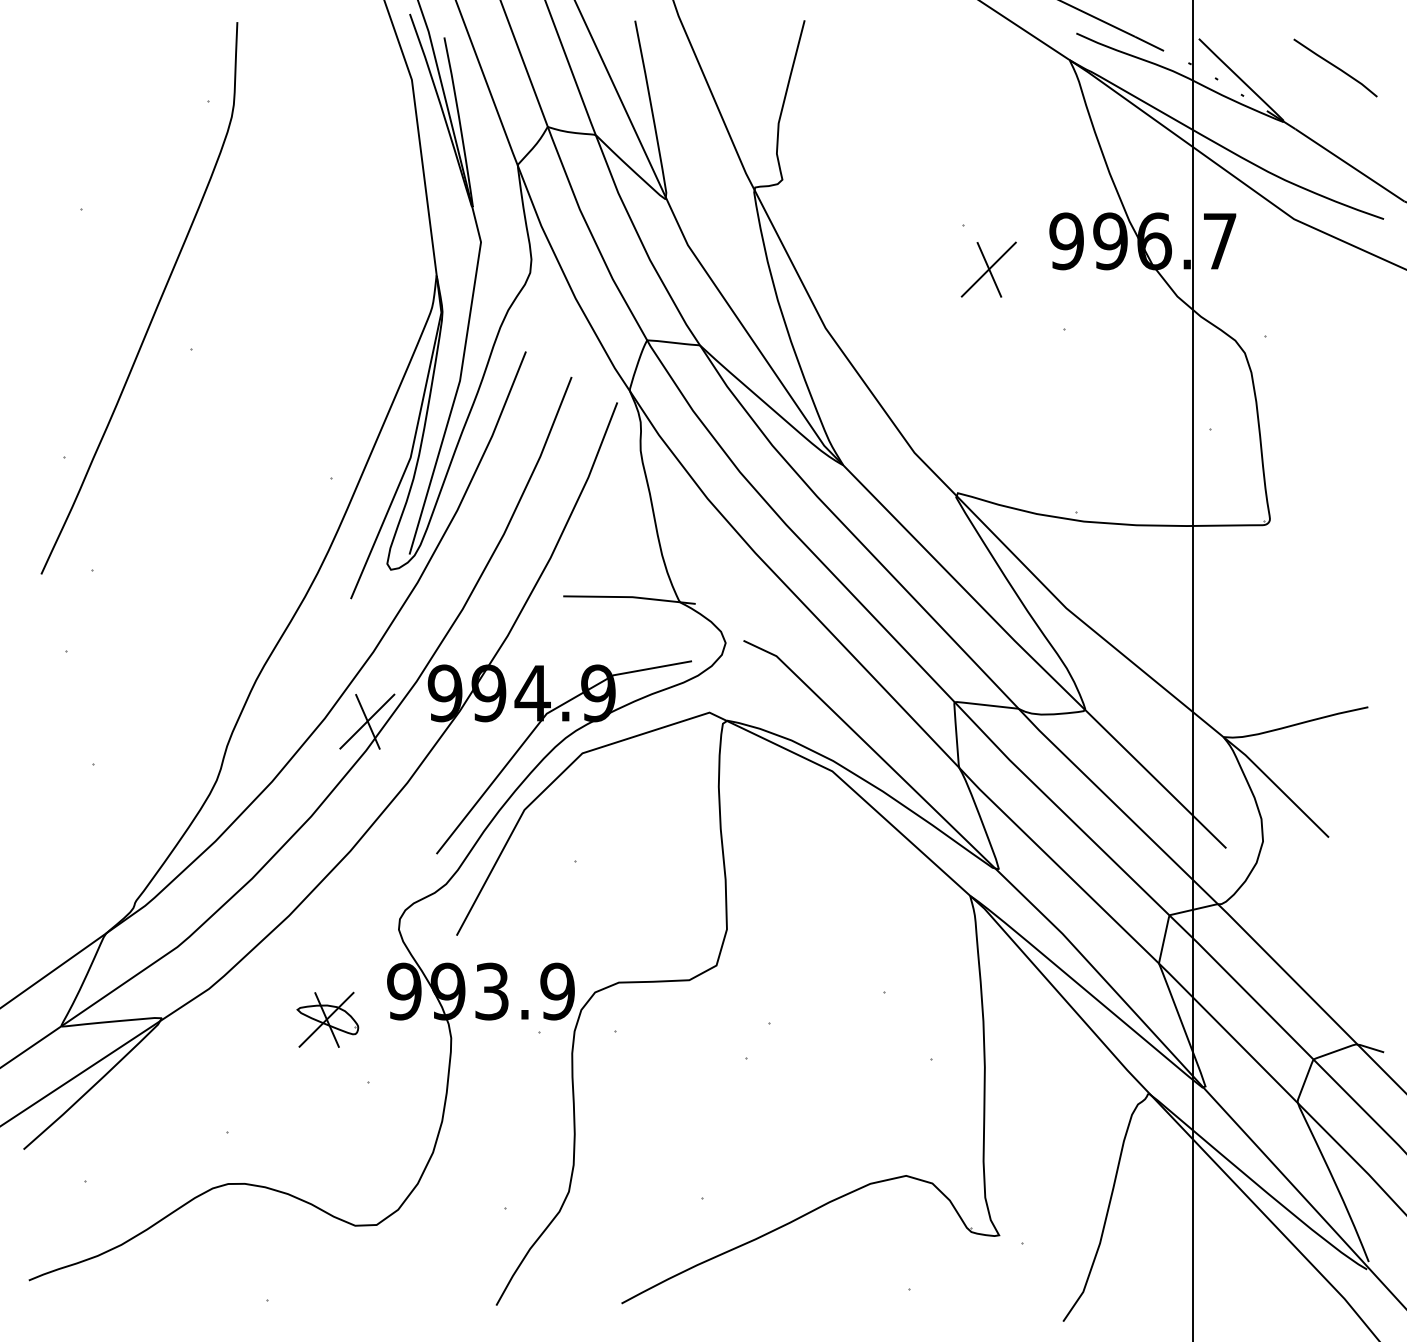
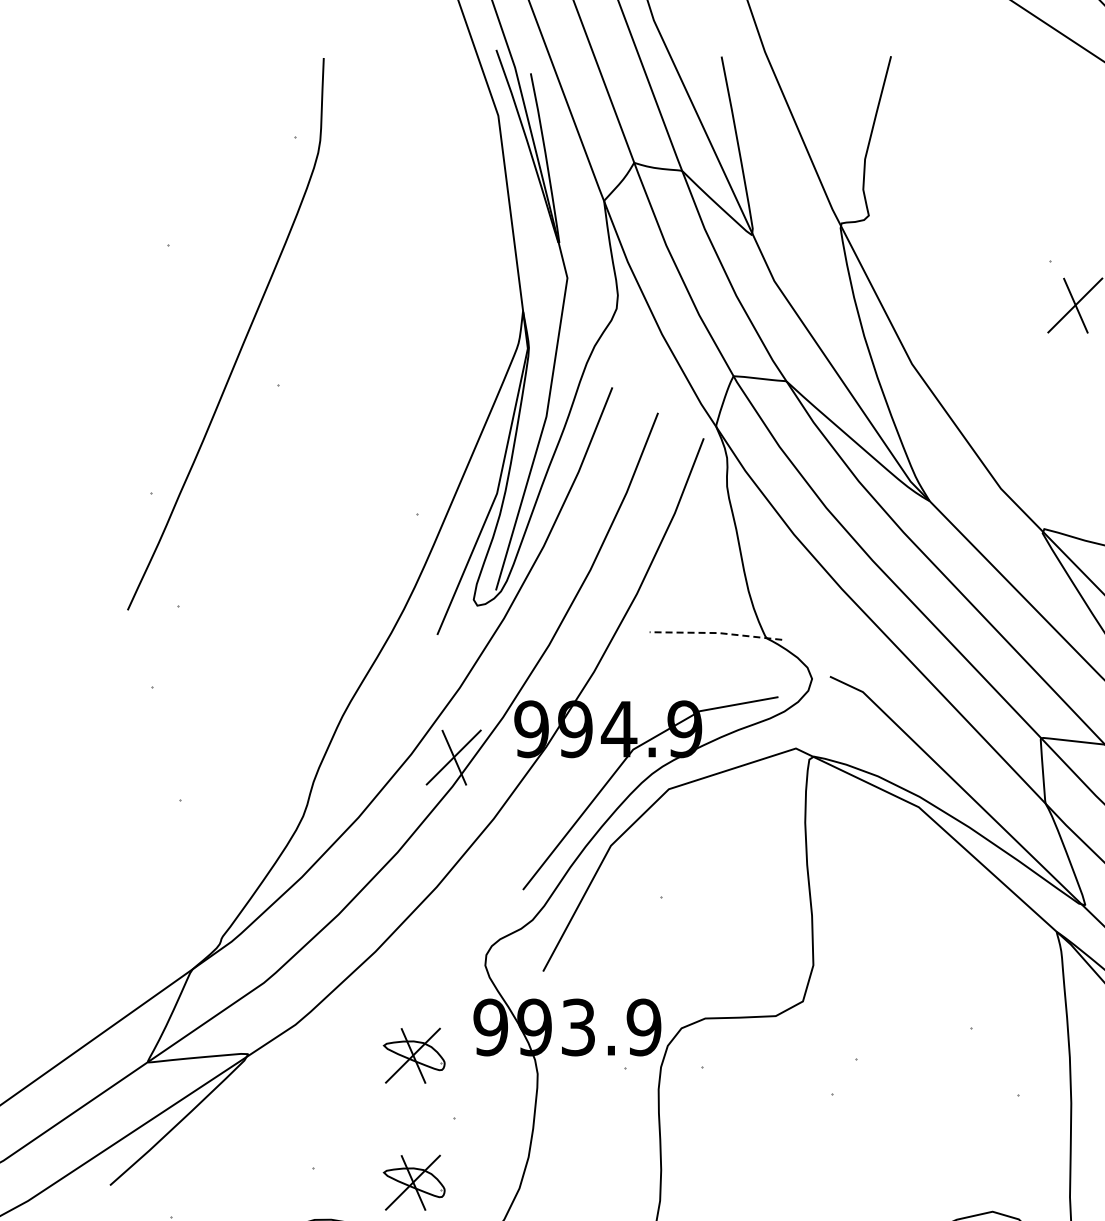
line: (629, 597) -> (715, 633), solid -> dashed
part: (327, 1146) -> (413, 1182), added

